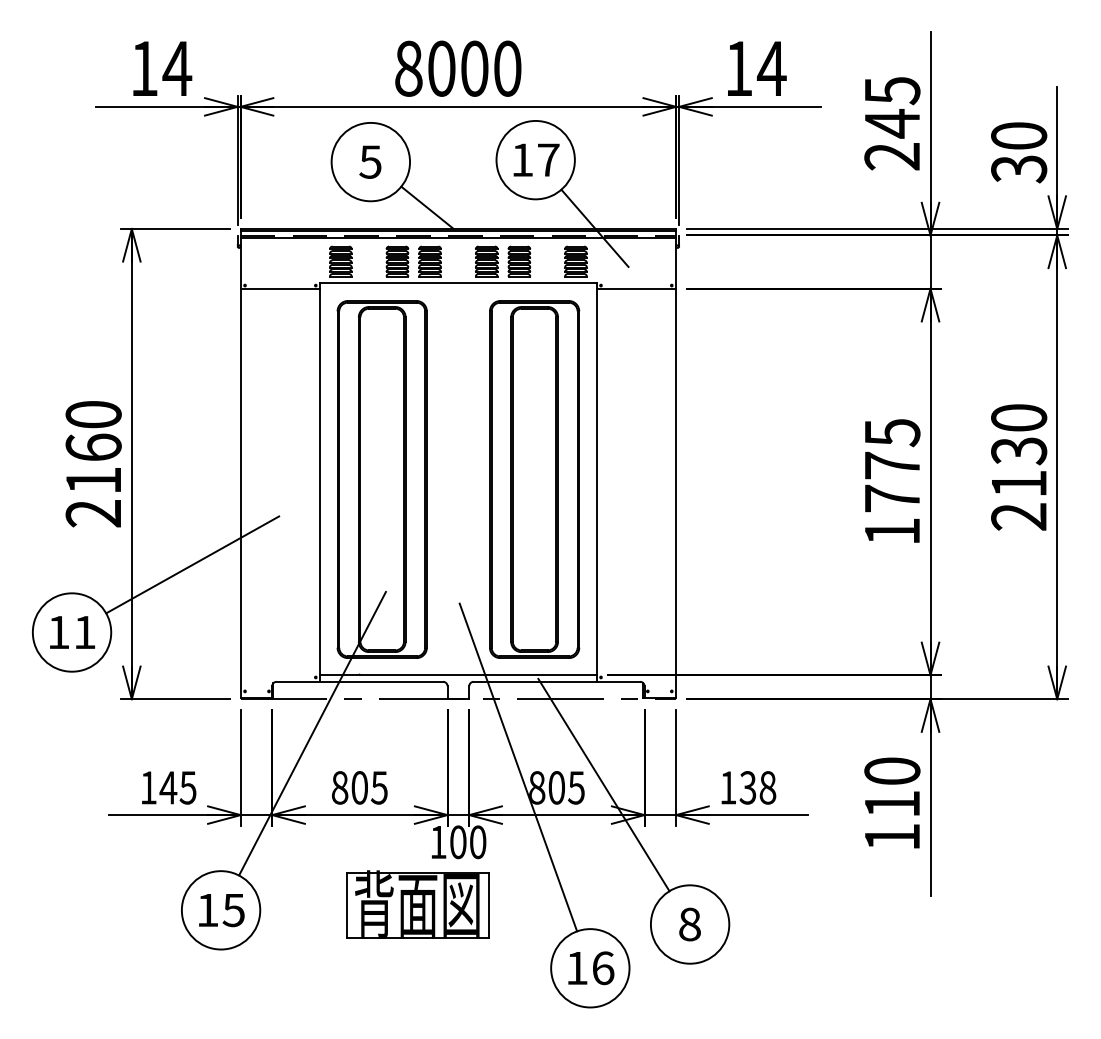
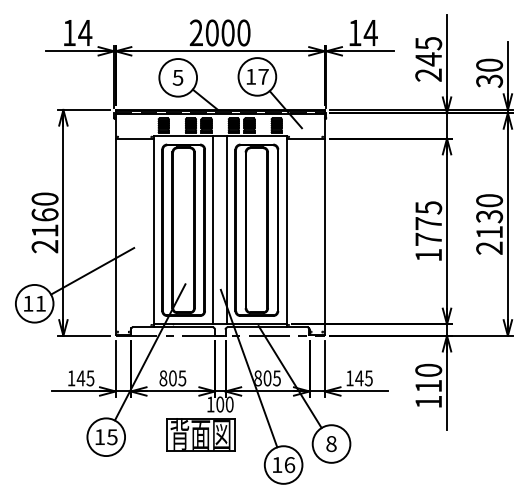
text: (408, 67) -> (196, 32), 8000 -> 2000
line: (444, 479) -> (213, 230), added
line: (473, 479) -> (227, 230), added
text: (756, 788) -> (363, 378), 138 -> 145

